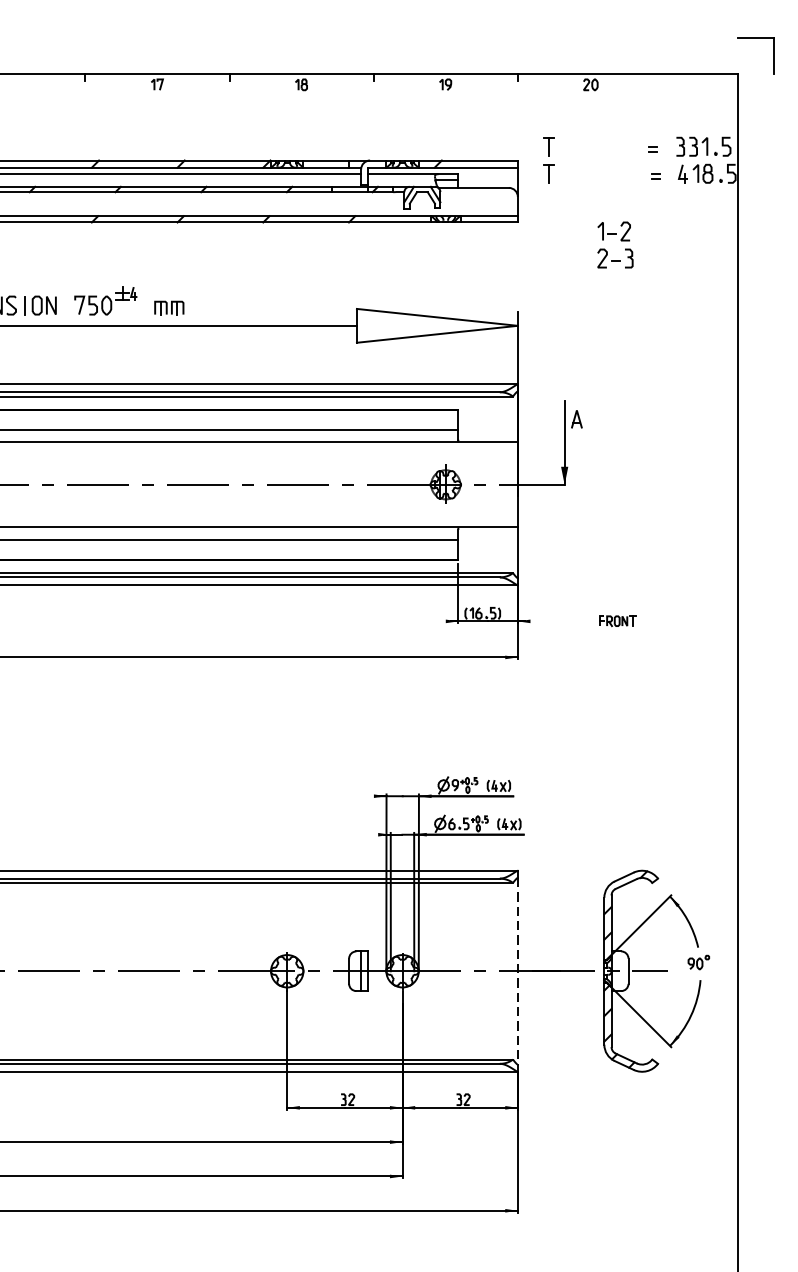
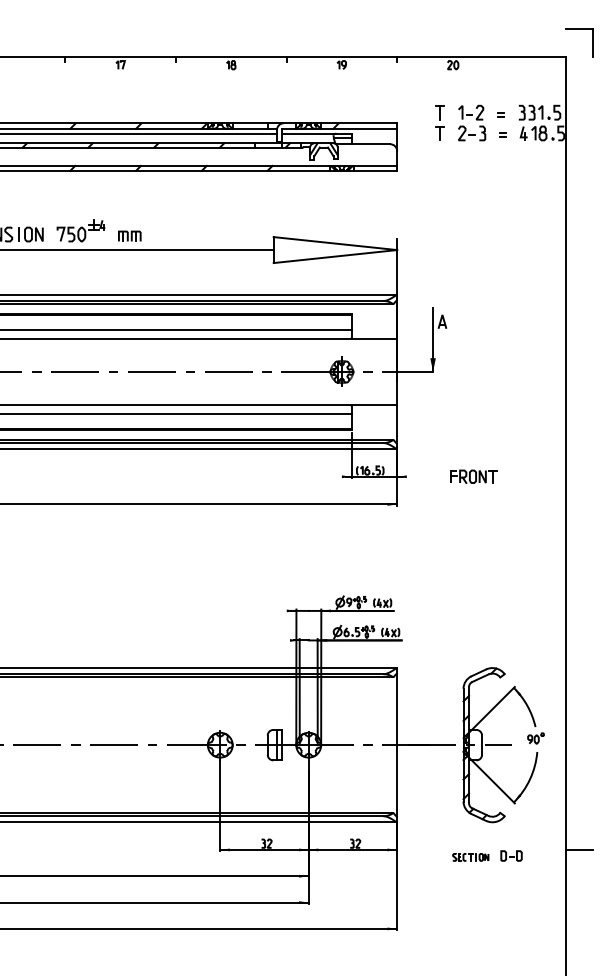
part: (548, 159) -> (439, 122), moved
part: (616, 244) -> (472, 122), moved
part: (617, 621) -> (473, 476), size x1.67
line: (518, 971) -> (397, 745), dashed -> solid
line: (755, 1108) -> (579, 850), added
part: (666, 1115) -> (511, 855), added
part: (613, 1117) -> (470, 857), added

